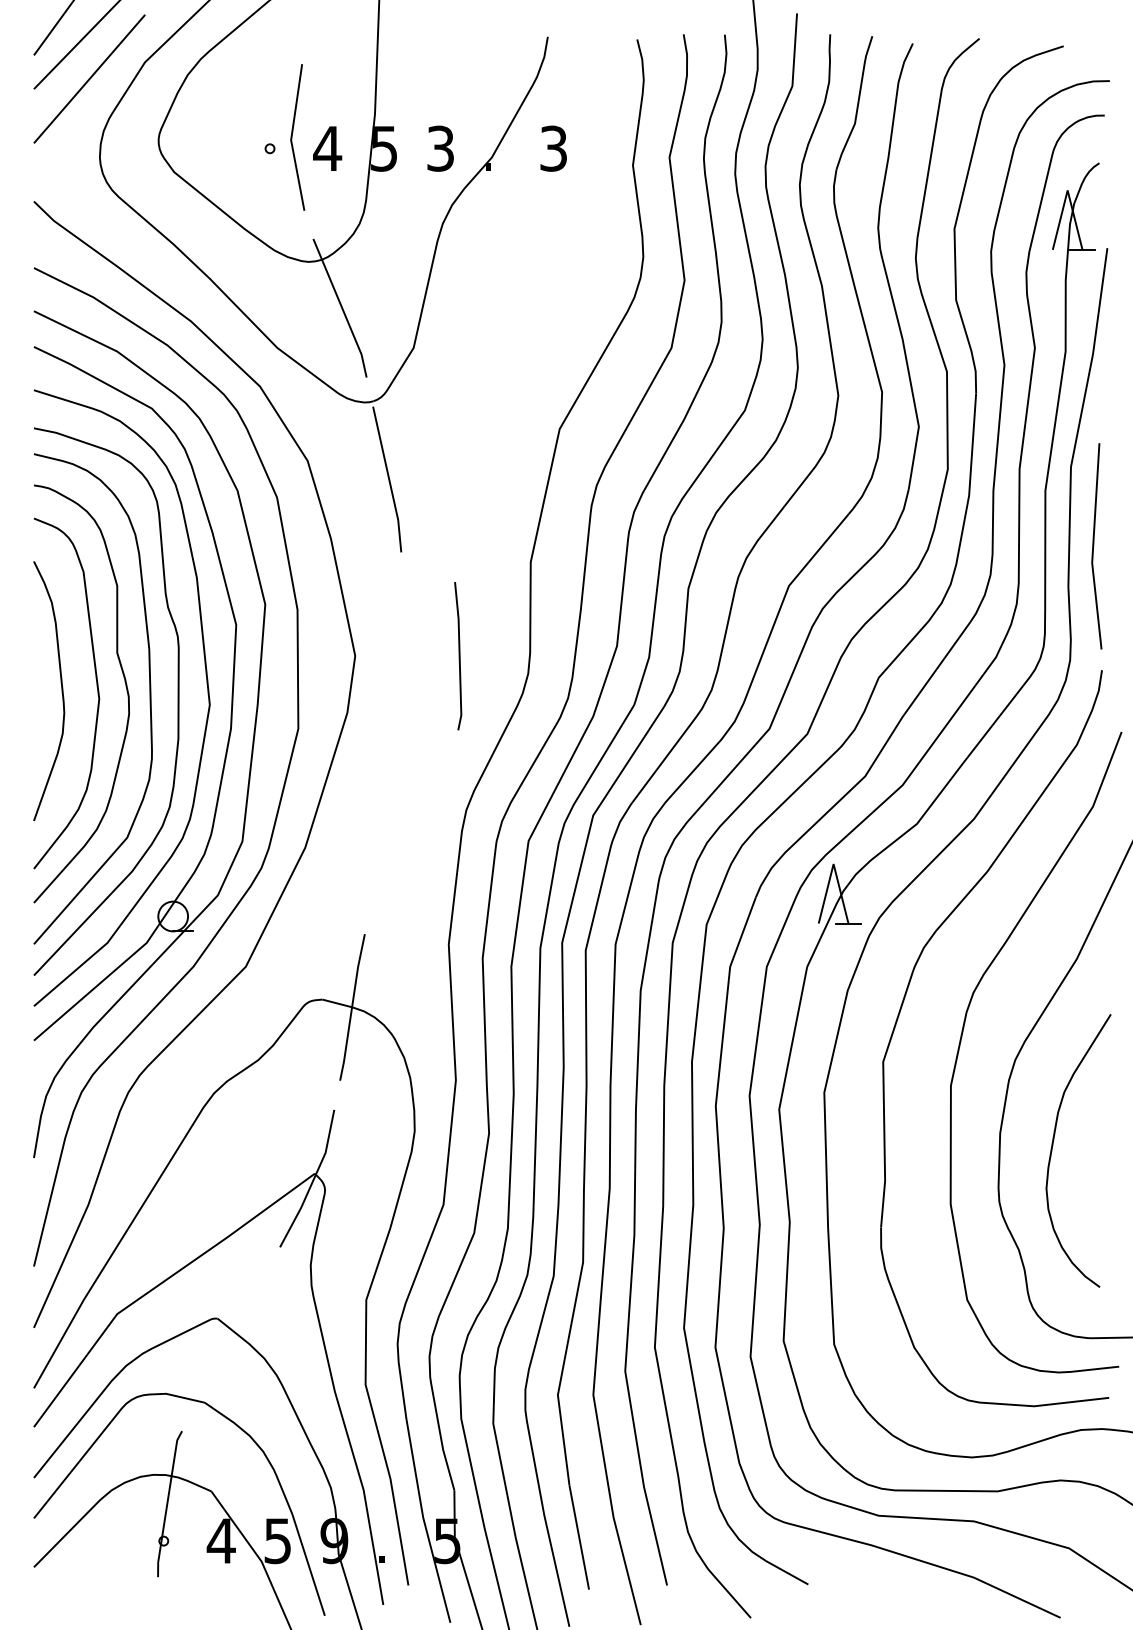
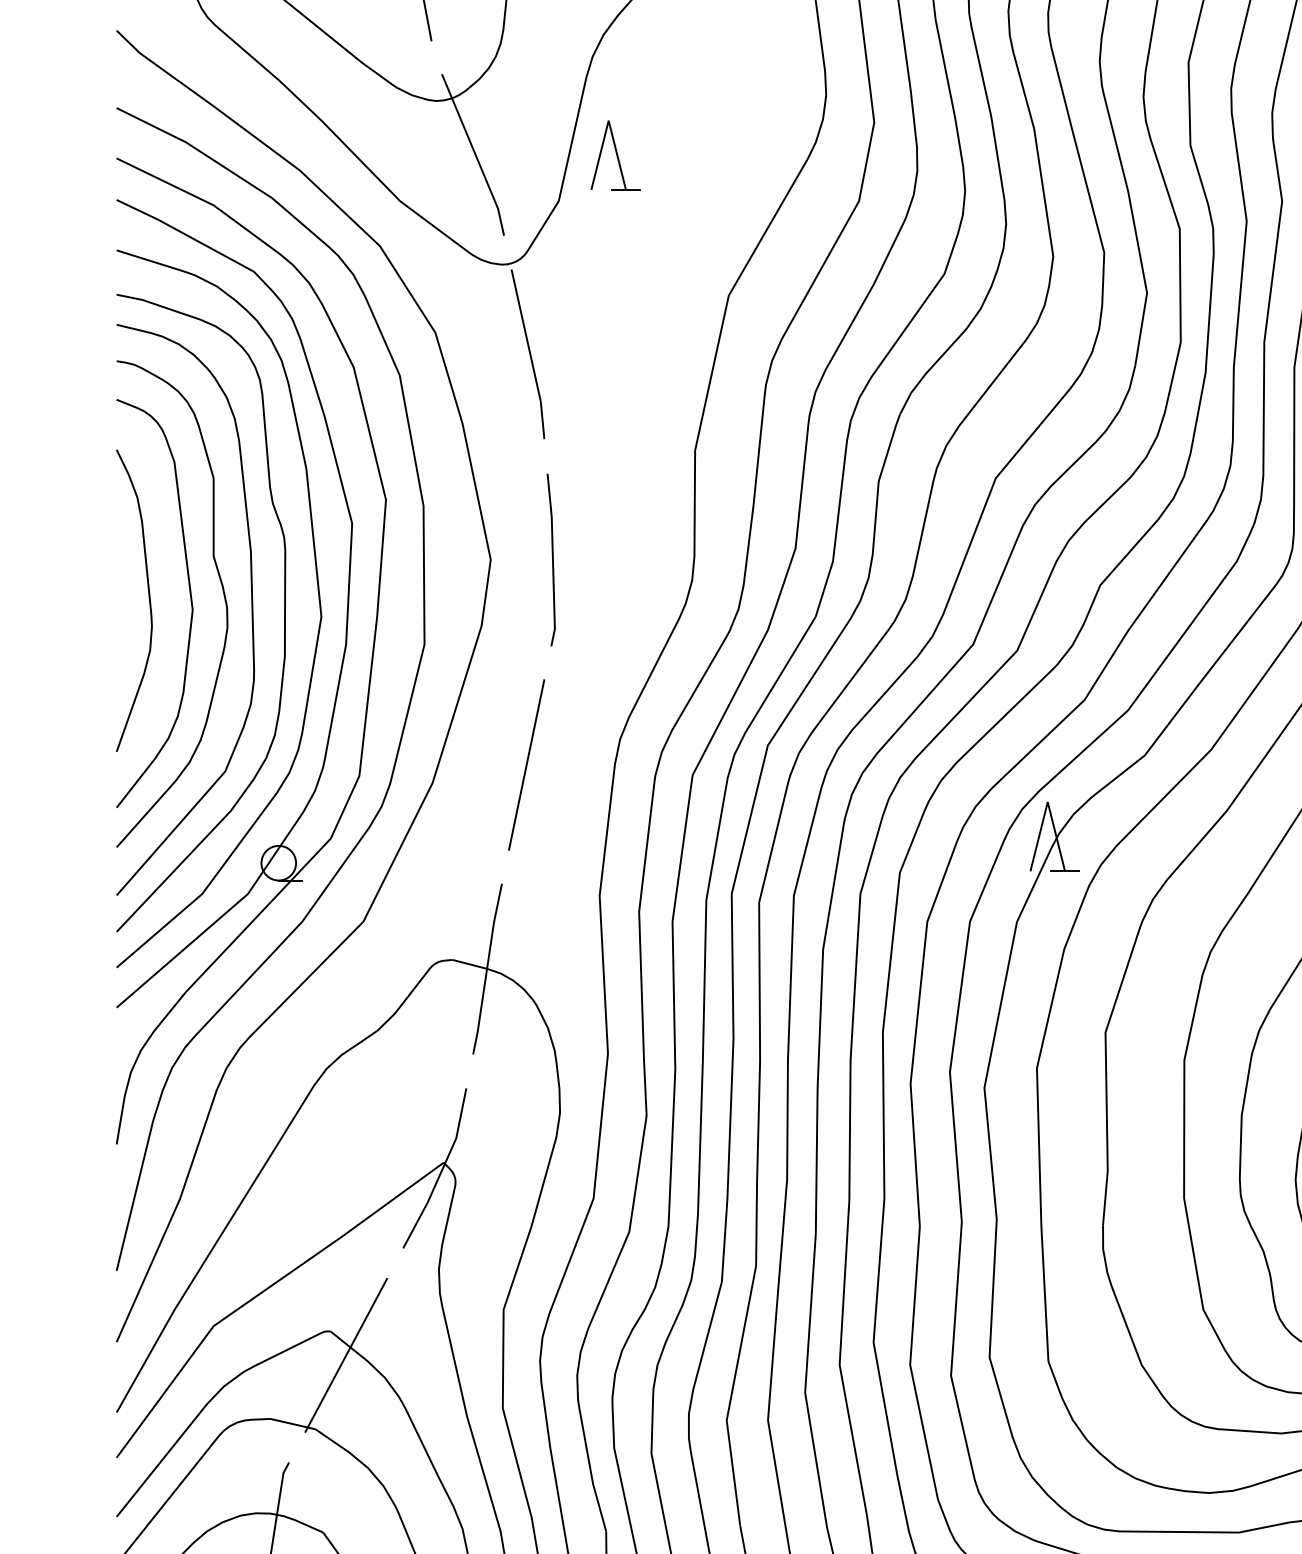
part: (462, 308) -> (615, 155), added
line: (458, 656) -> (551, 560), moved
line: (385, 831) -> (525, 764), added
line: (231, 1338) -> (346, 1354), added

